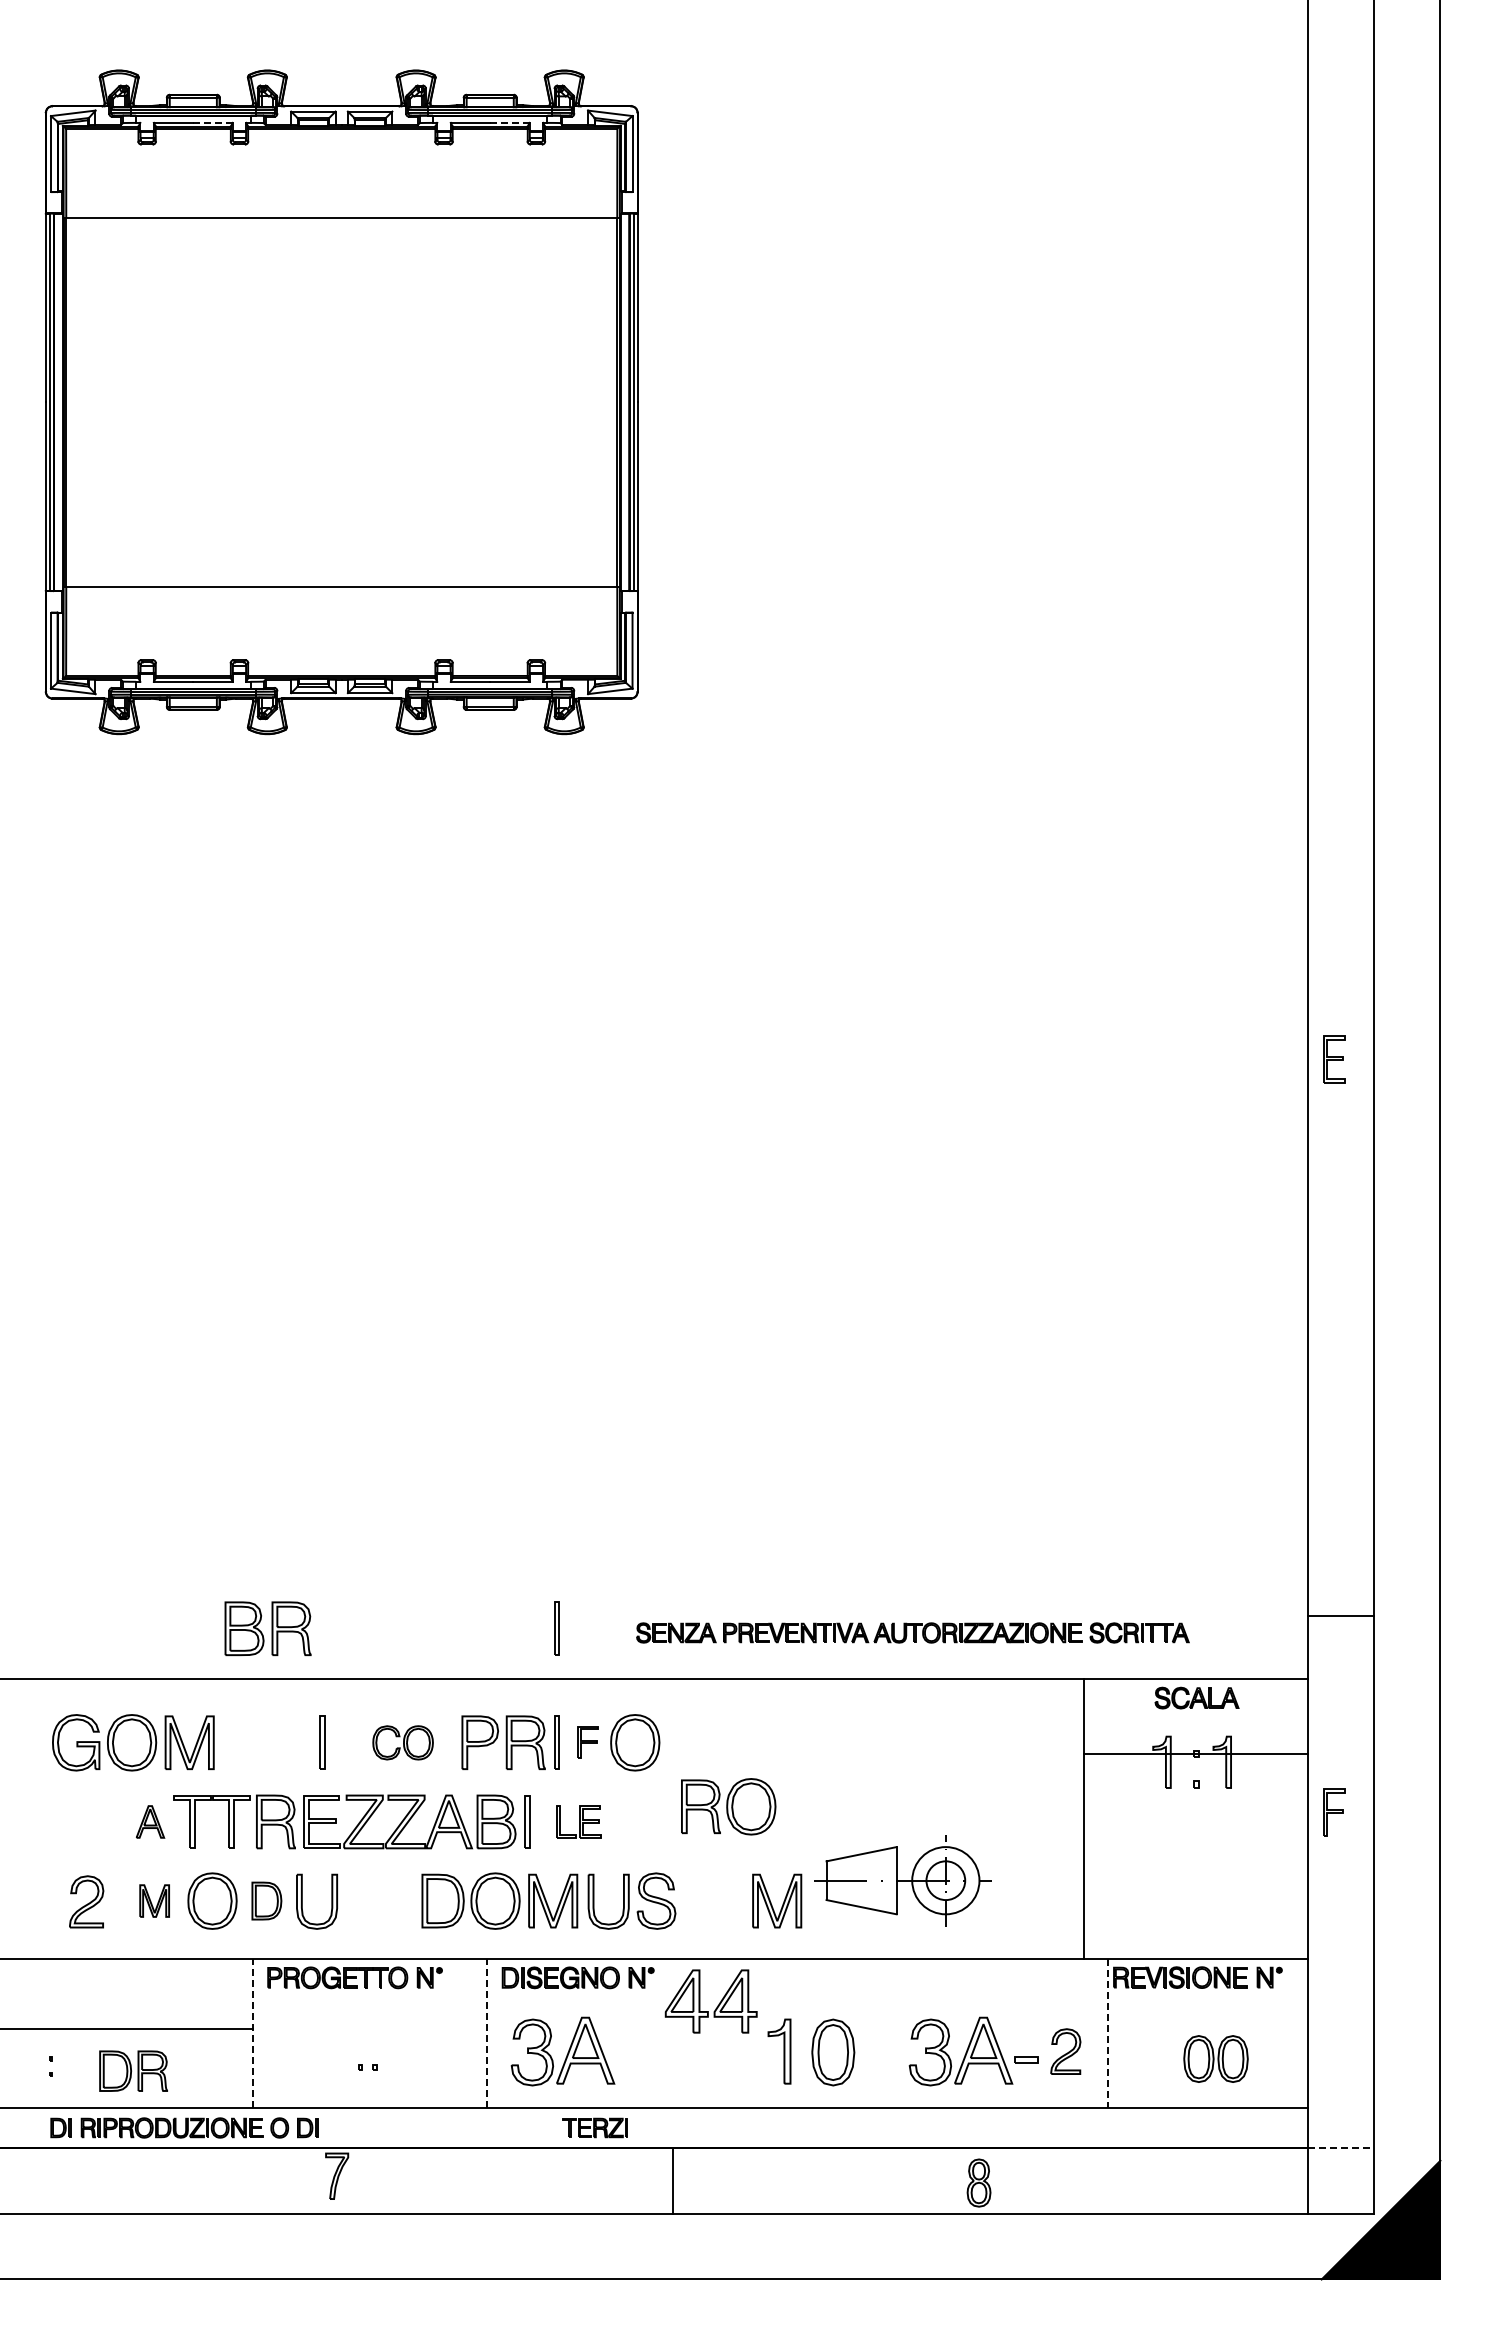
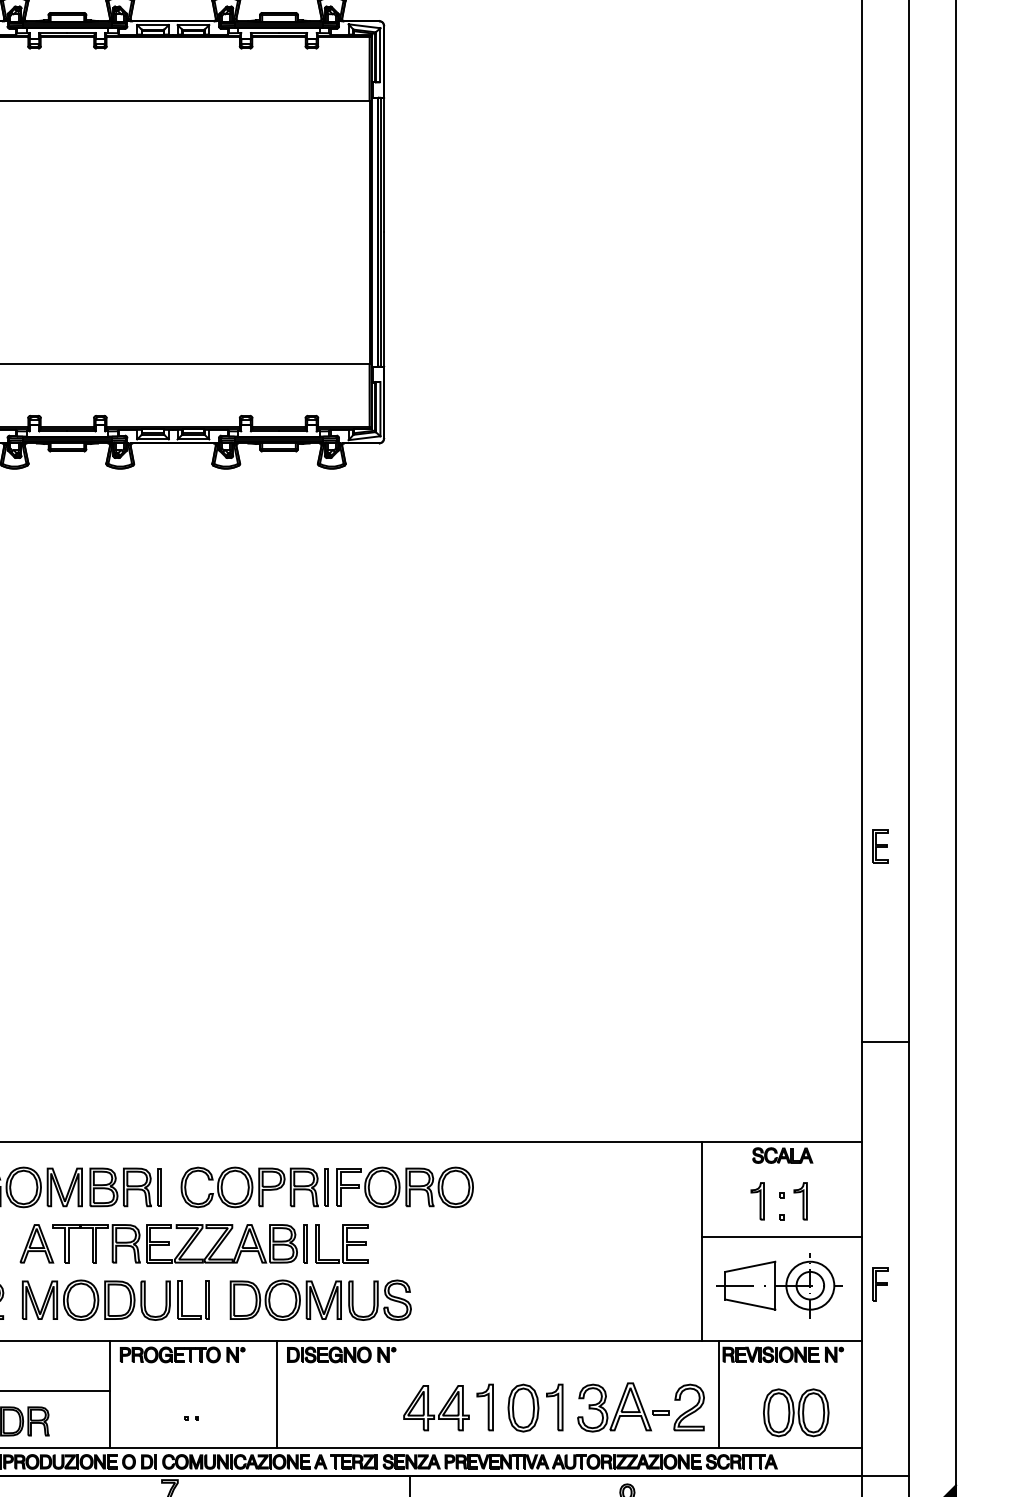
line: (213, 122) -> (81, 32), dashed -> solid
line: (509, 122) -> (292, 32), dashed -> solid
part: (1334, 1059) -> (880, 846), moved
line: (1341, 1616) -> (885, 1041), moved
part: (267, 1628) -> (120, 1187), moved
part: (556, 1628) -> (326, 1105), removed
part: (912, 1632) -> (579, 1461), moved
part: (402, 1742) -> (216, 1187), size x1.67
part: (588, 1742) -> (349, 1187), size x1.67
line: (1196, 1753) -> (782, 1237), moved
part: (728, 1806) -> (439, 1187), moved
part: (1334, 1812) -> (880, 1284), moved
part: (150, 1821) -> (36, 1243), size x1.67
part: (578, 1821) -> (341, 1243), size x1.67
part: (902, 1880) -> (779, 1285), moved
part: (154, 1900) -> (39, 1299), size x1.67
part: (266, 1900) -> (119, 1299), size x1.43
part: (777, 1900) -> (483, 1299), removed
part: (386, 1901) -> (205, 1300), added
part: (717, 2005) -> (440, 1410), moved
line: (252, 2033) -> (109, 1394), dashed -> solid
line: (487, 2033) -> (277, 1394), dashed -> solid
line: (1107, 2033) -> (718, 1394), dashed -> solid
part: (562, 2051) -> (330, 1407), removed
part: (876, 2051) -> (554, 1407), added
part: (1065, 2051) -> (688, 1407), size x1.43
part: (1215, 2058) -> (795, 1412), size x1.43
part: (441, 2127) -> (244, 1461), added
line: (1341, 2147) -> (885, 1475), dashed -> solid

